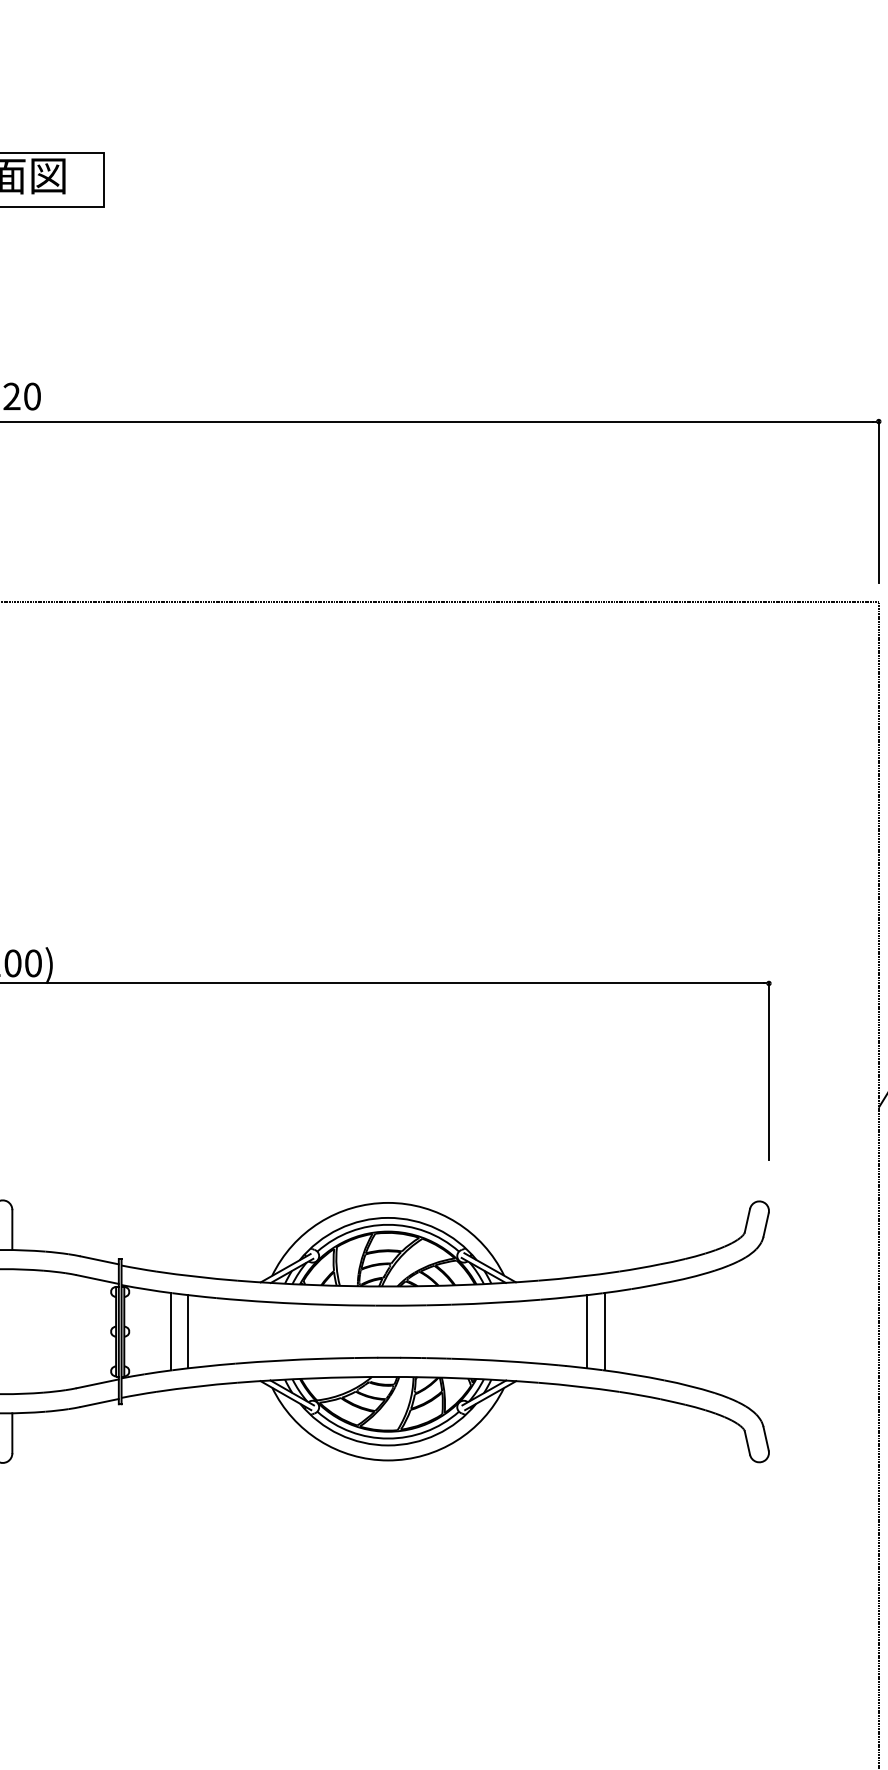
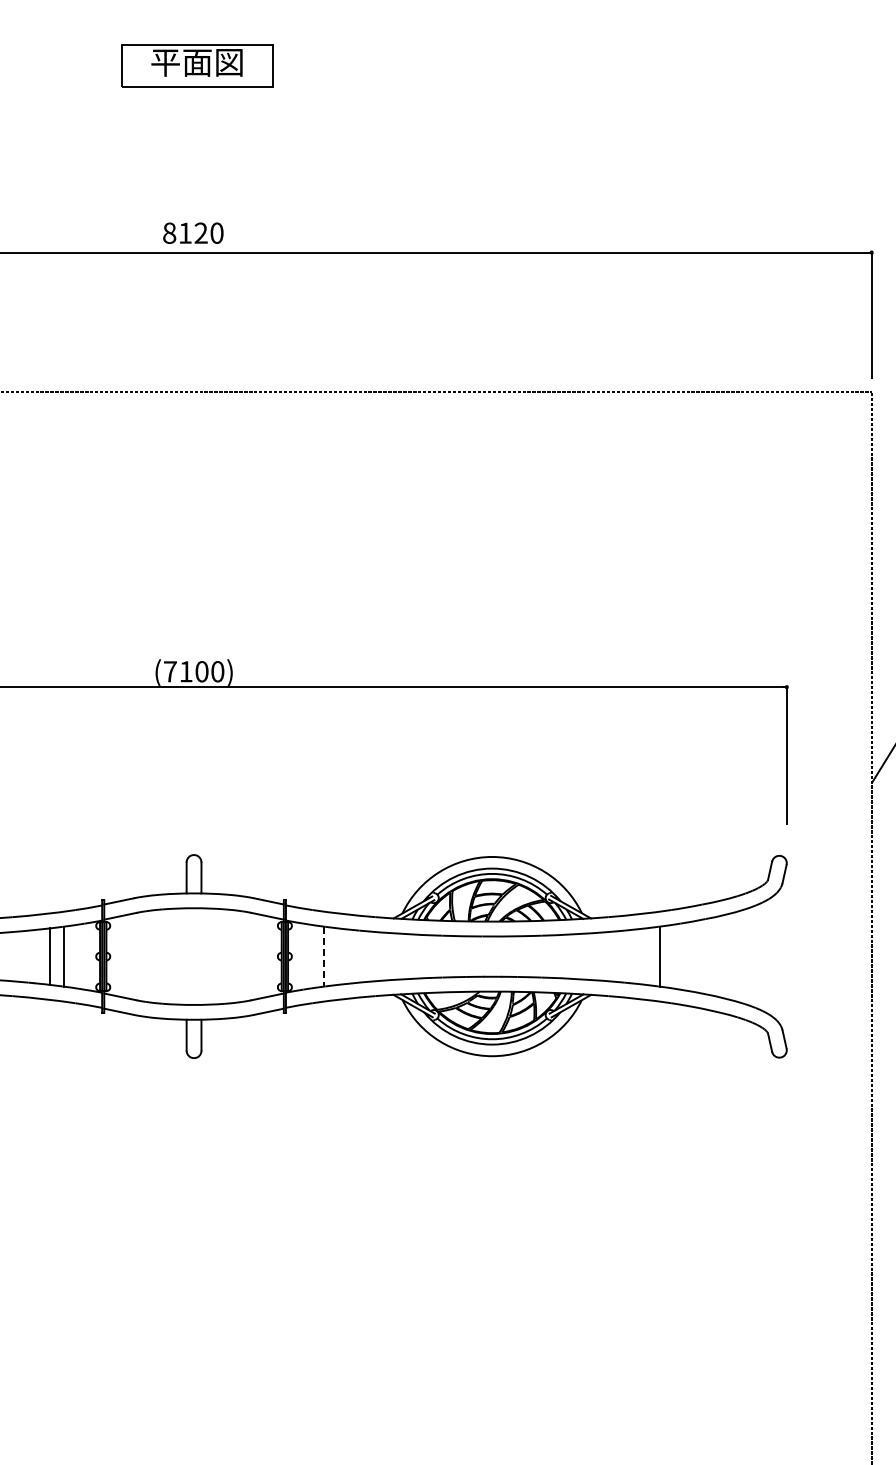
line: (171, 1331) -> (324, 956), solid -> dashed
line: (188, 1331) -> (337, 956), removed
line: (587, 1331) -> (646, 956), removed

